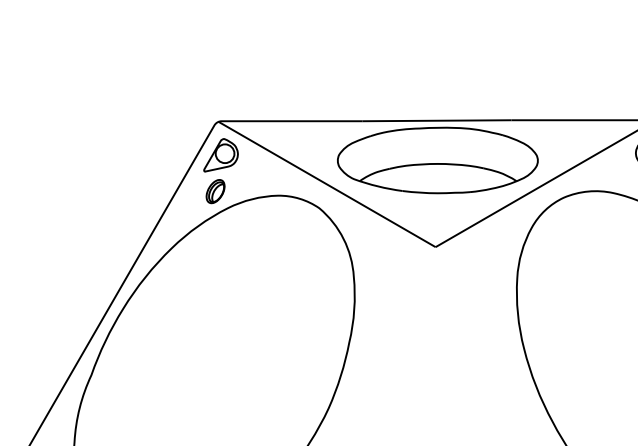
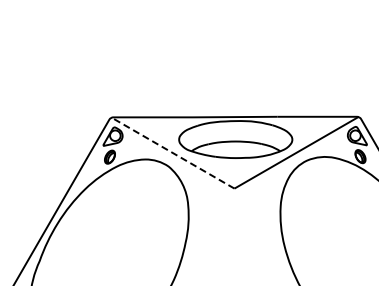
line: (327, 185) -> (173, 153), solid -> dashed

